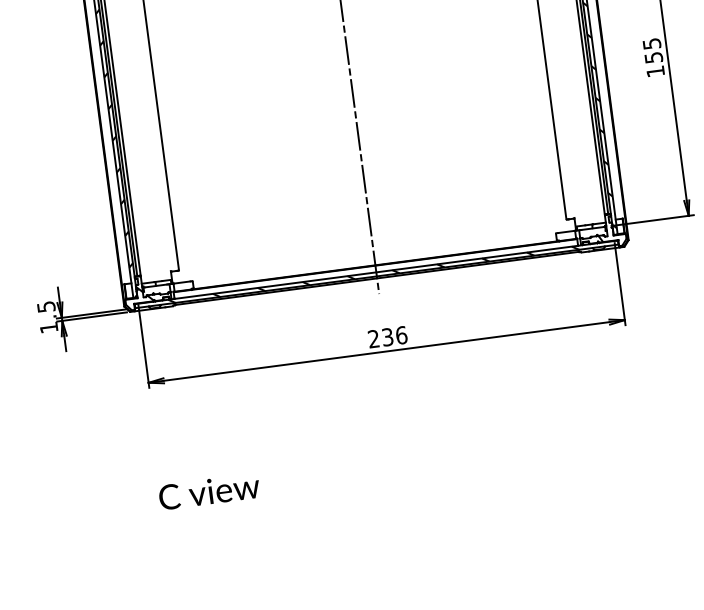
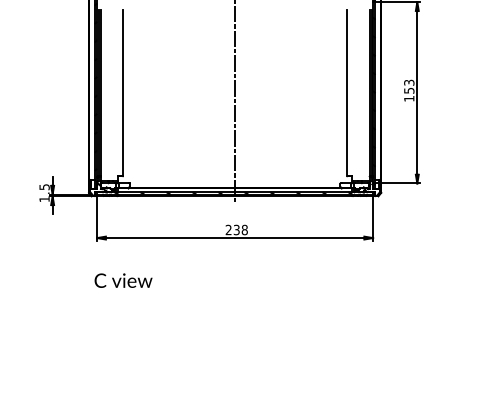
text: (650, 43) -> (408, 82), 155 -> 153
text: (400, 334) -> (244, 229), 236 -> 238
text: (209, 491) -> (123, 280), moved

